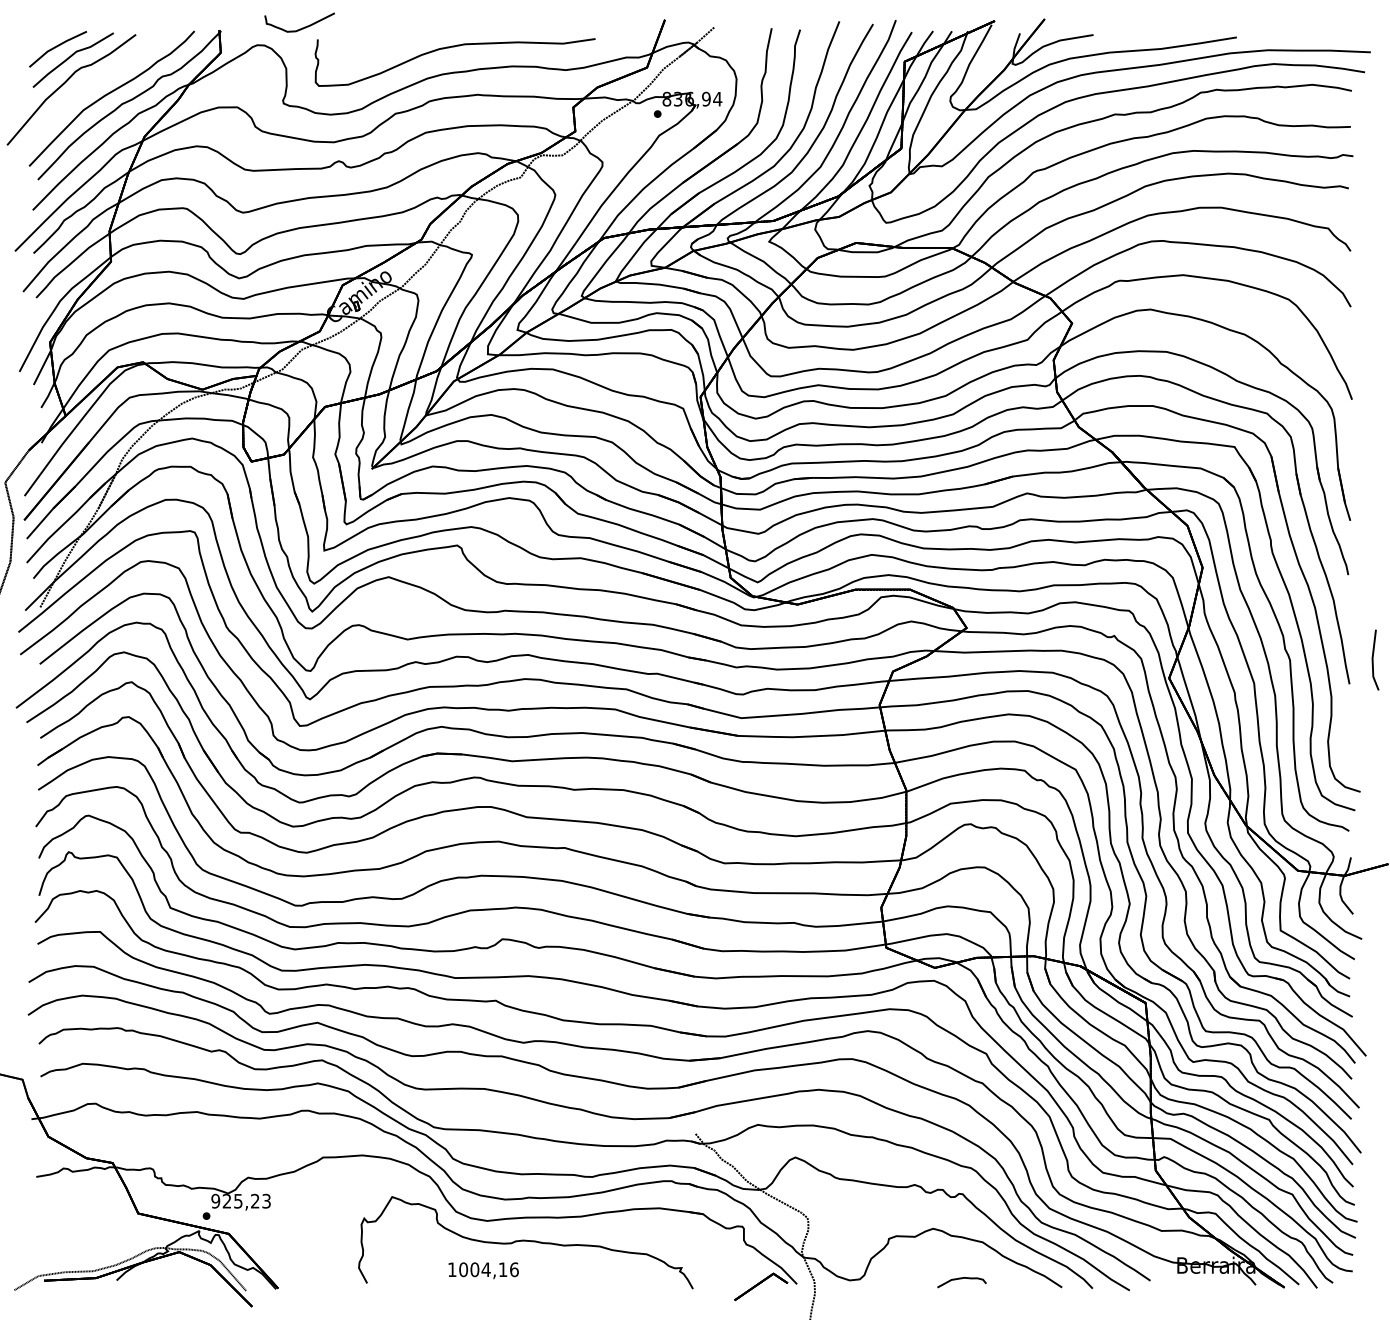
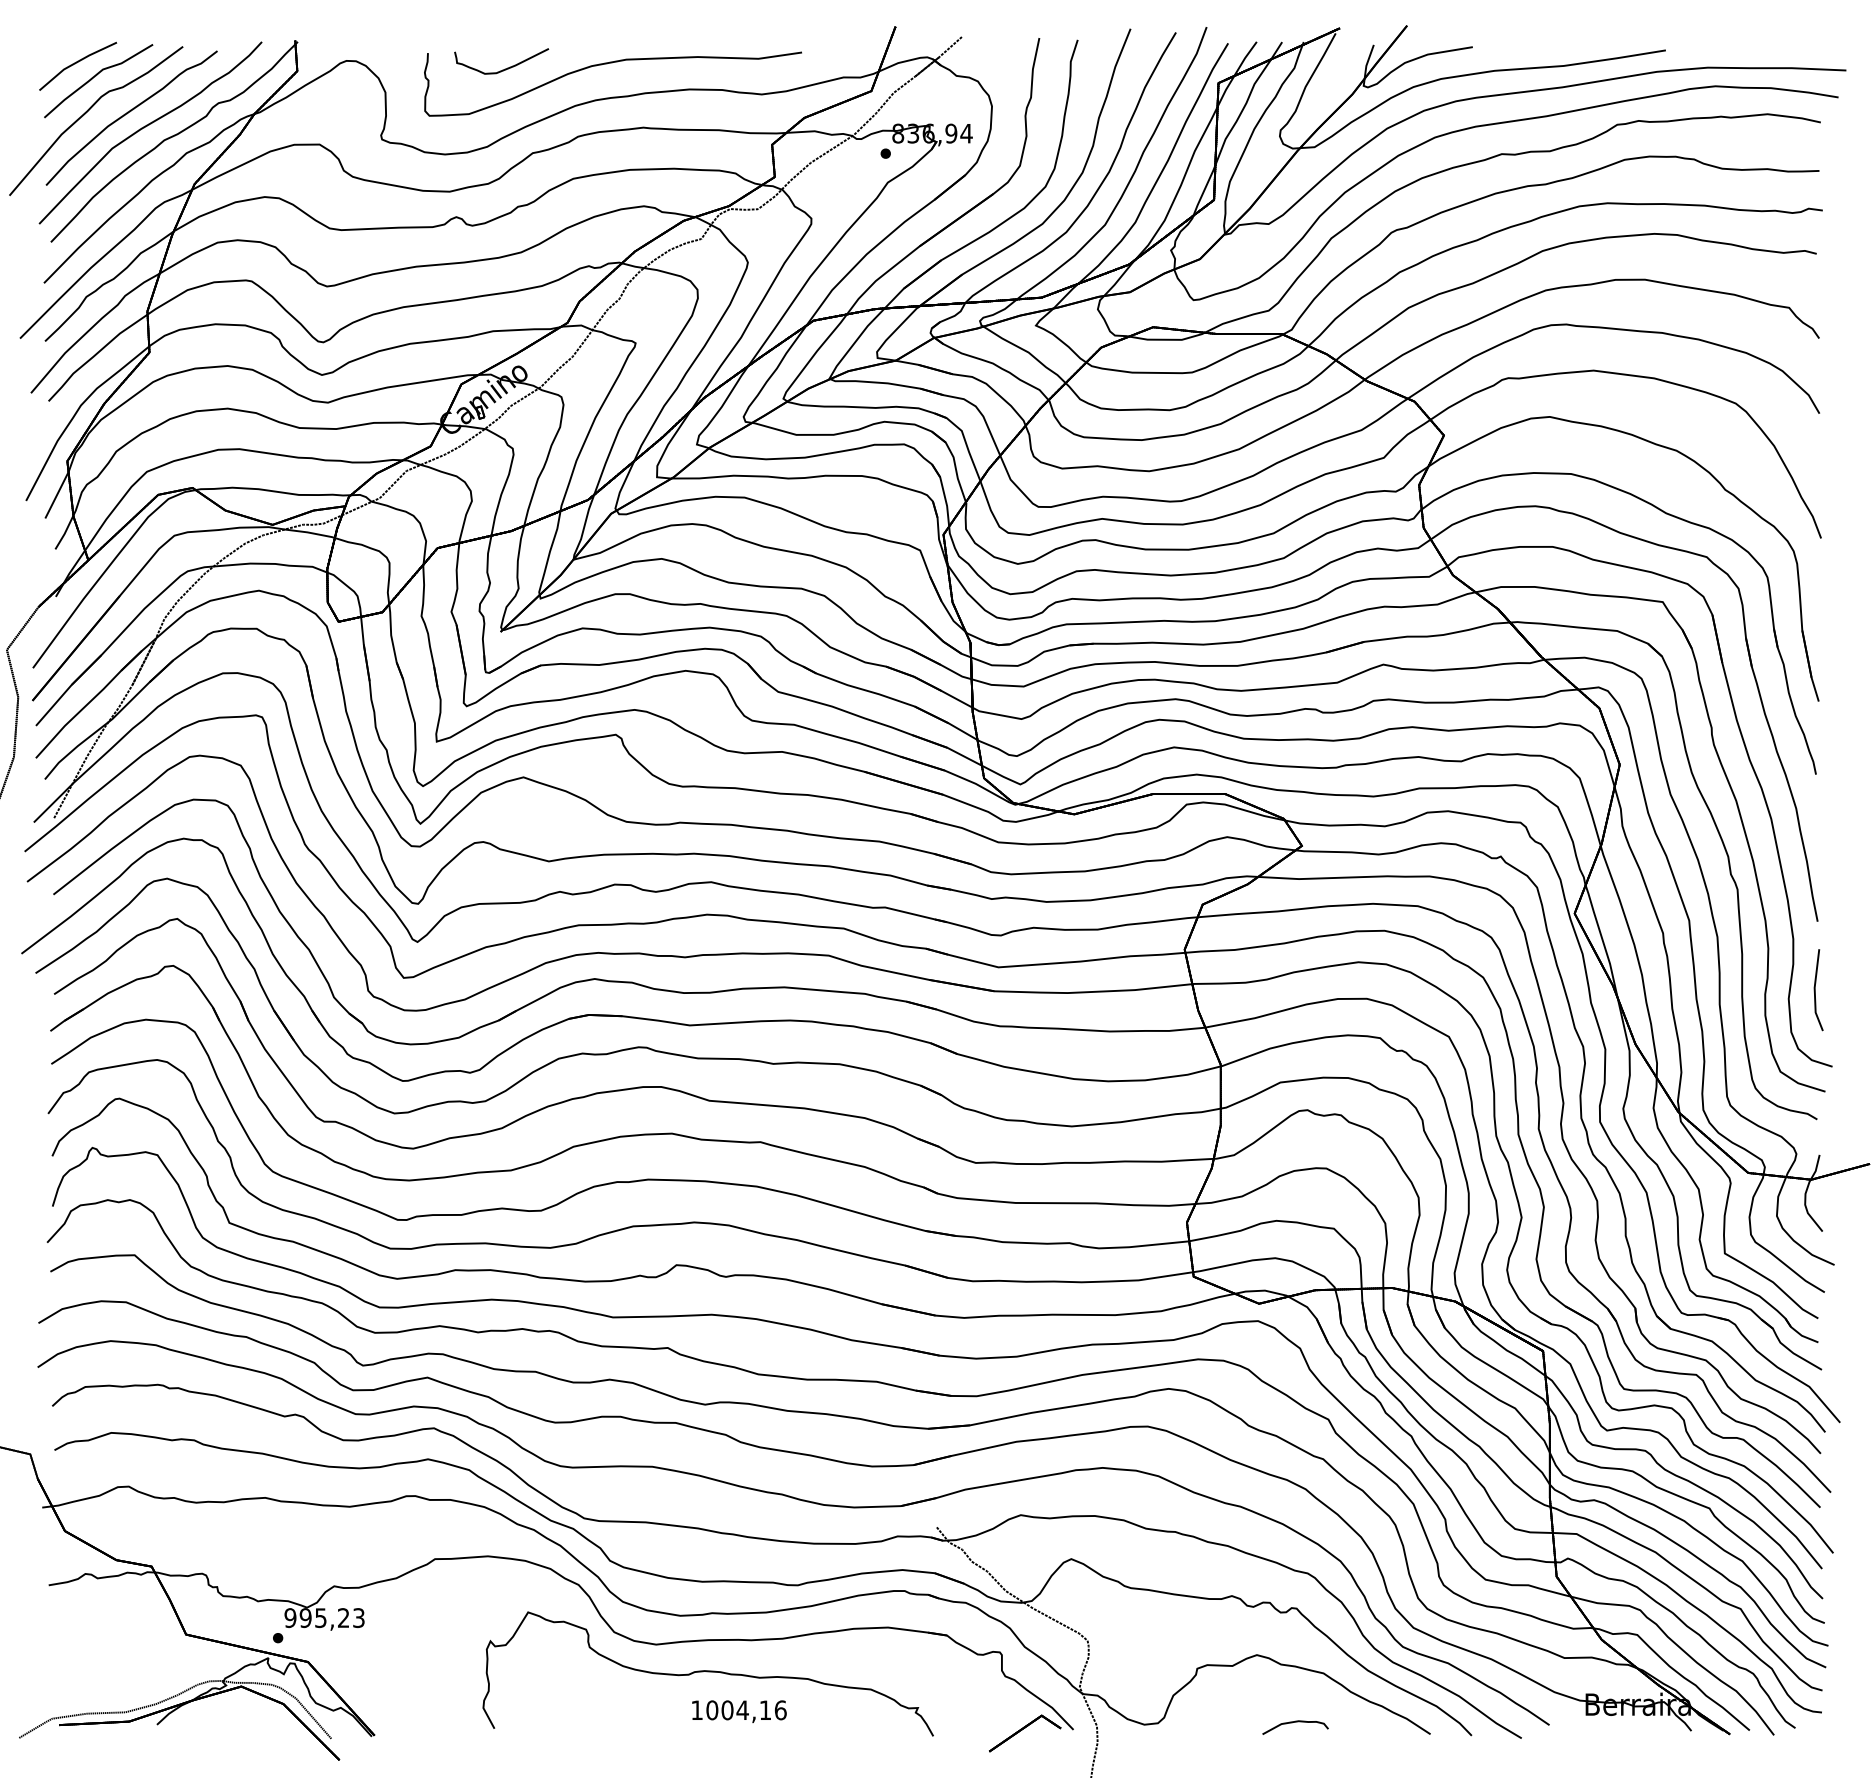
curve: (302, 27) -> (505, 68), moved
curve: (95, 84) -> (128, 113), added
line: (1373, 660) -> (1815, 990), moved
text: (226, 1201) -> (305, 1618), 925,23 -> 995,23
text: (483, 1270) -> (739, 1711), moved

